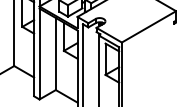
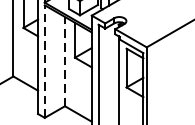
line: (39, 53) -> (44, 60), solid -> dashed
line: (55, 53) -> (64, 60), solid -> dashed

